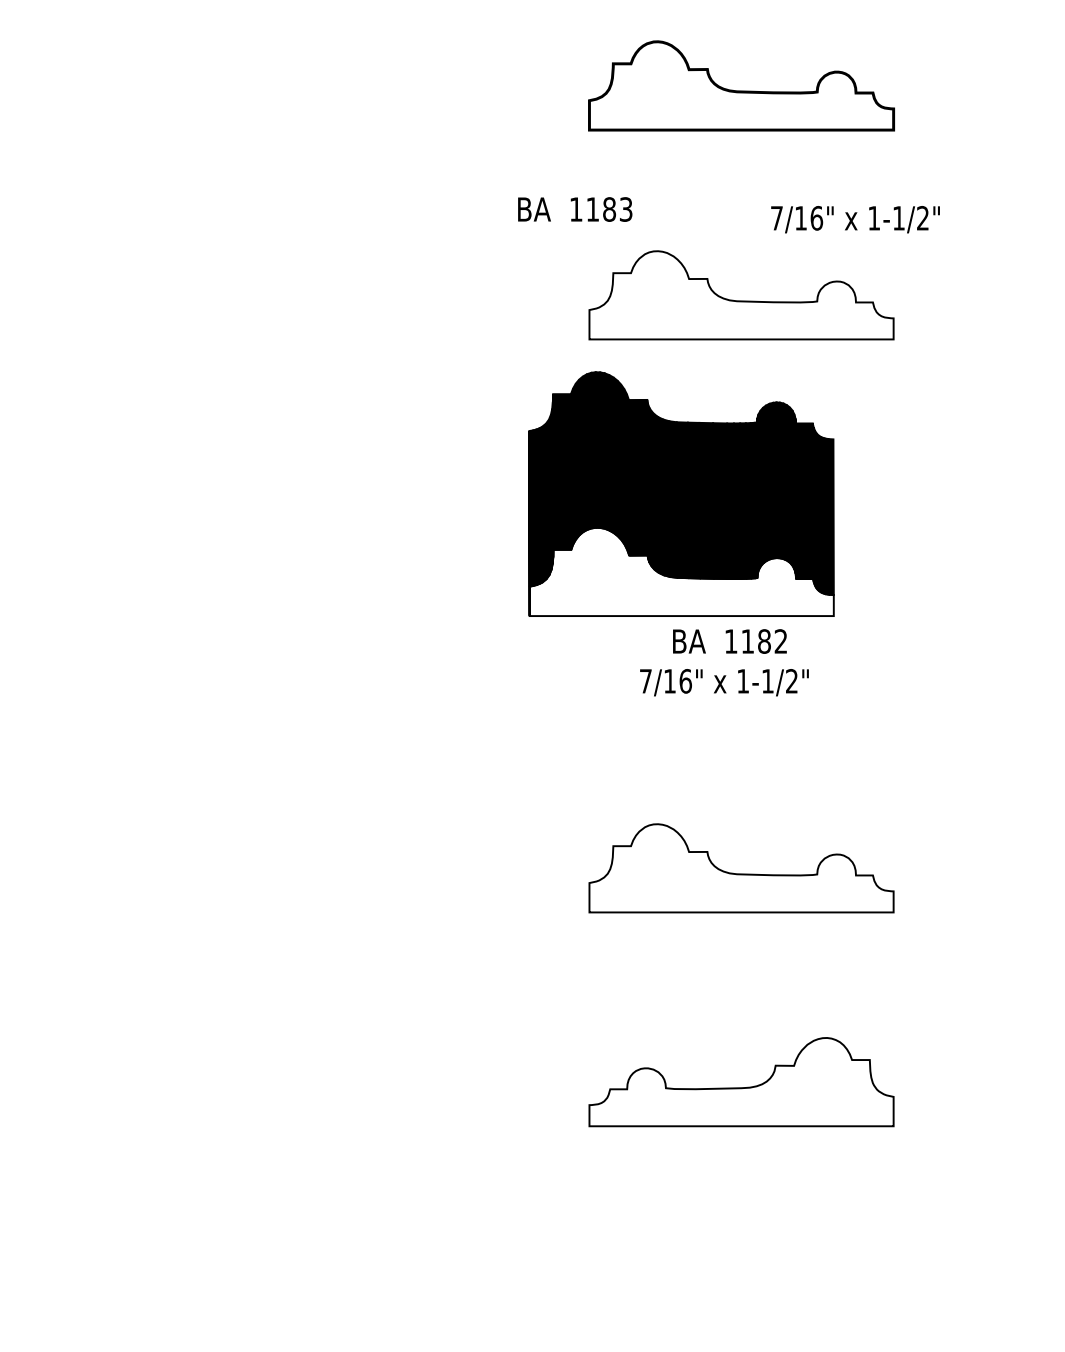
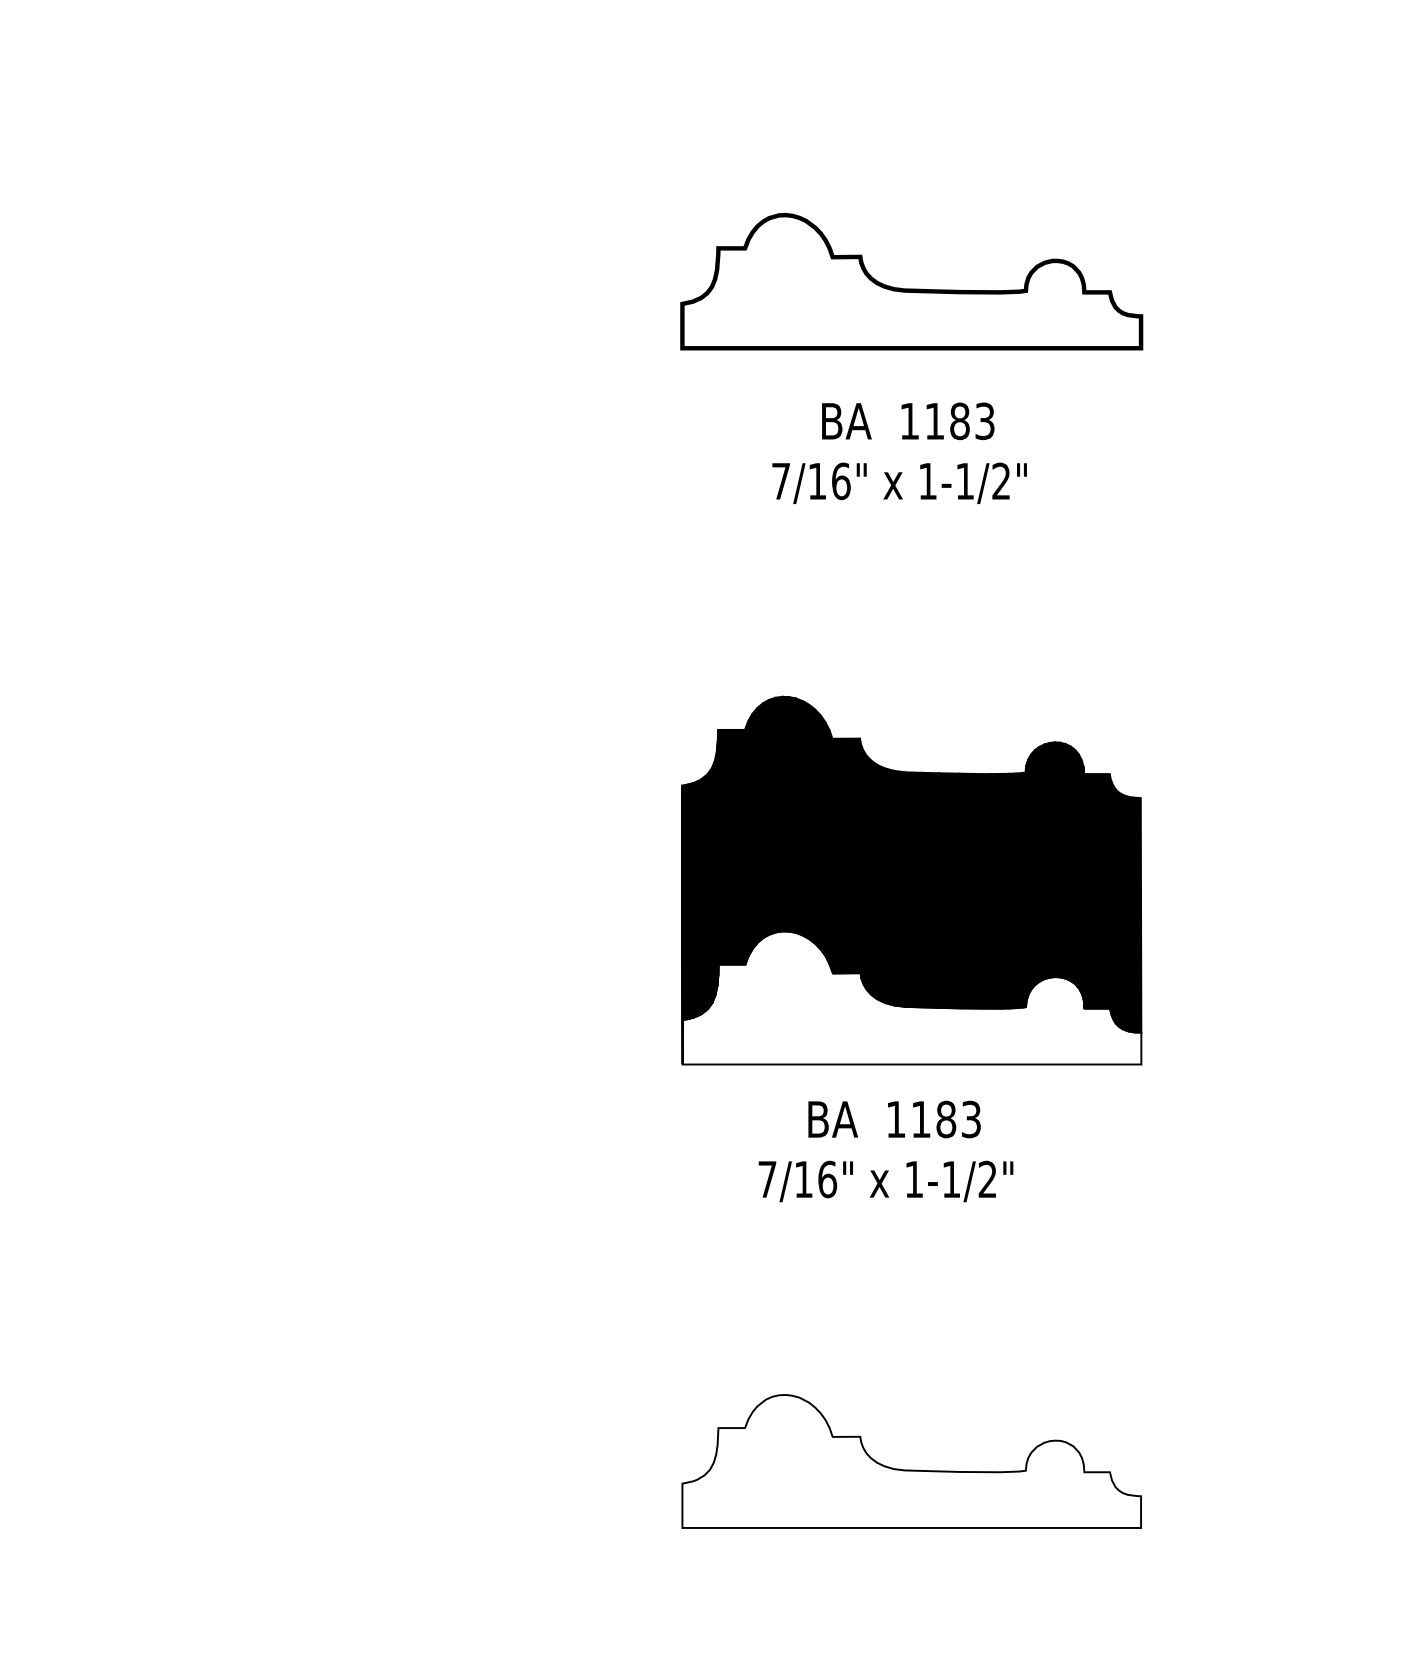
text: (575, 209) -> (908, 421), moved
text: (855, 219) -> (899, 483), moved
part: (741, 295) -> (911, 597), removed
part: (681, 493) -> (911, 879), moved
text: (780, 641) -> (970, 1119), 1182 -> 1183

